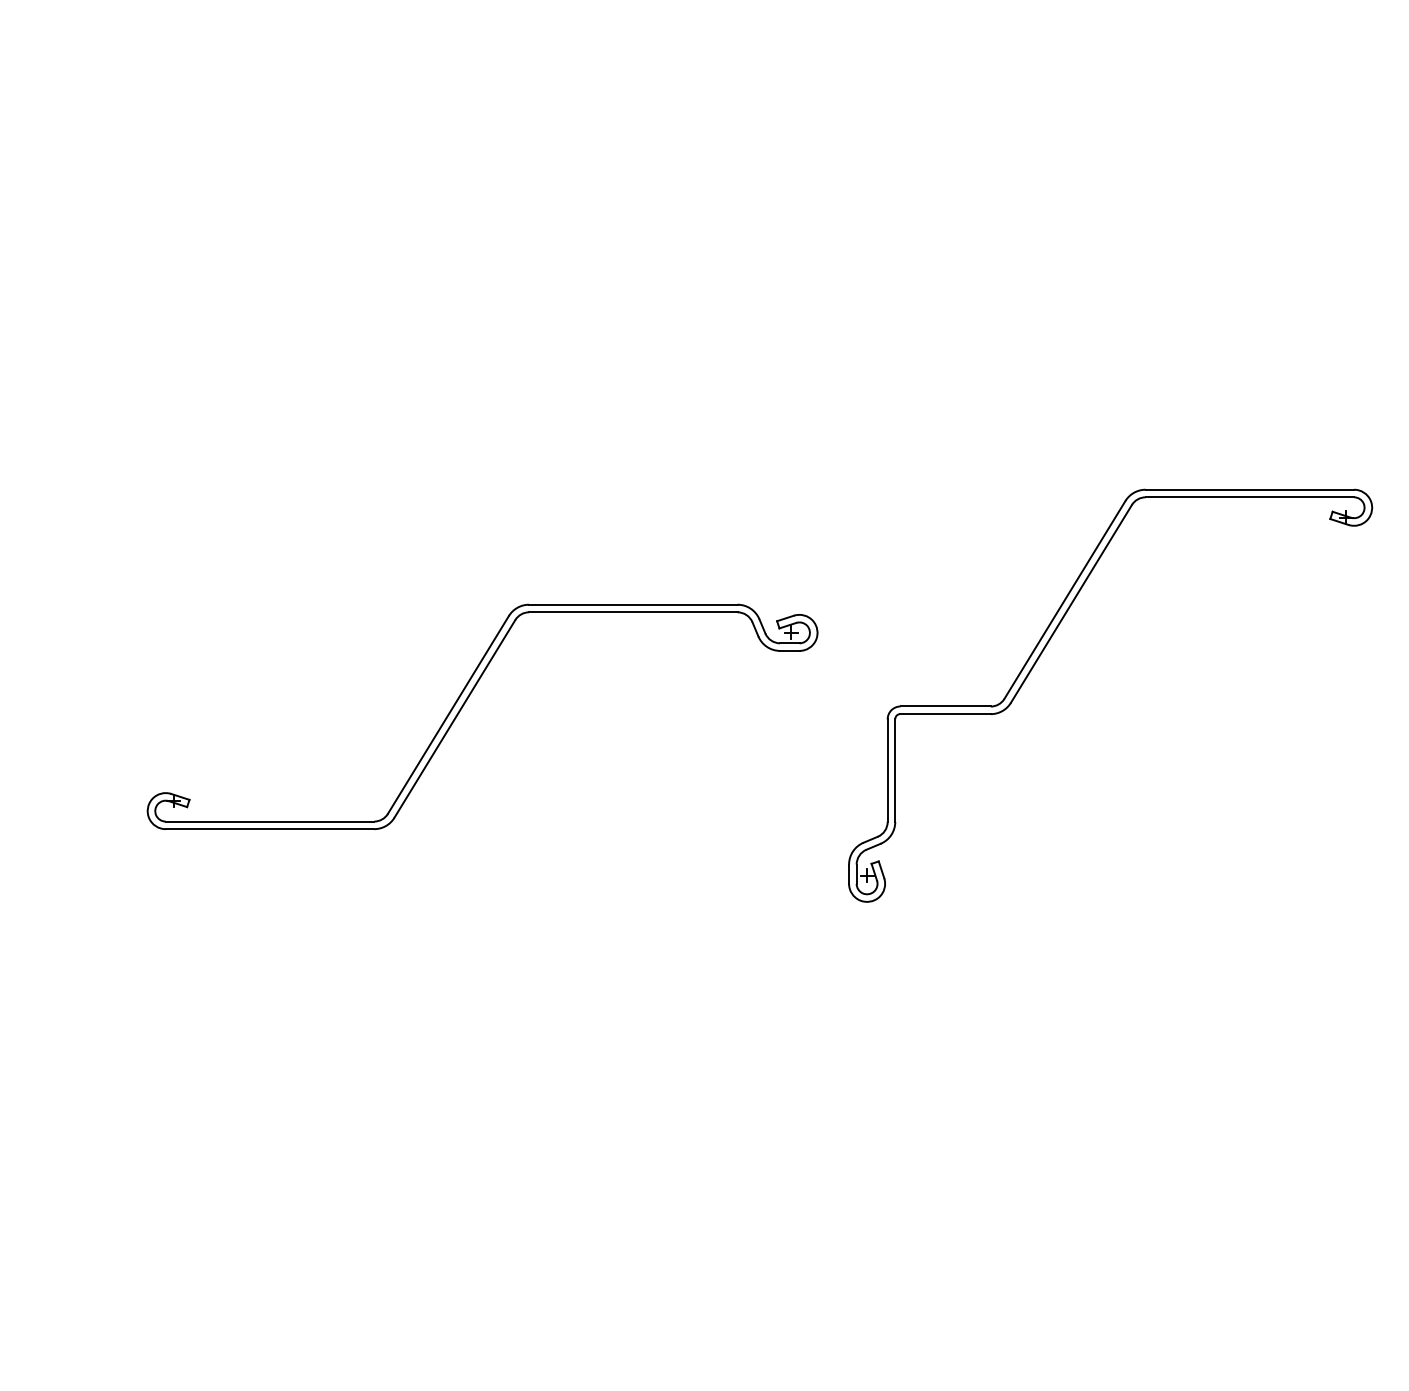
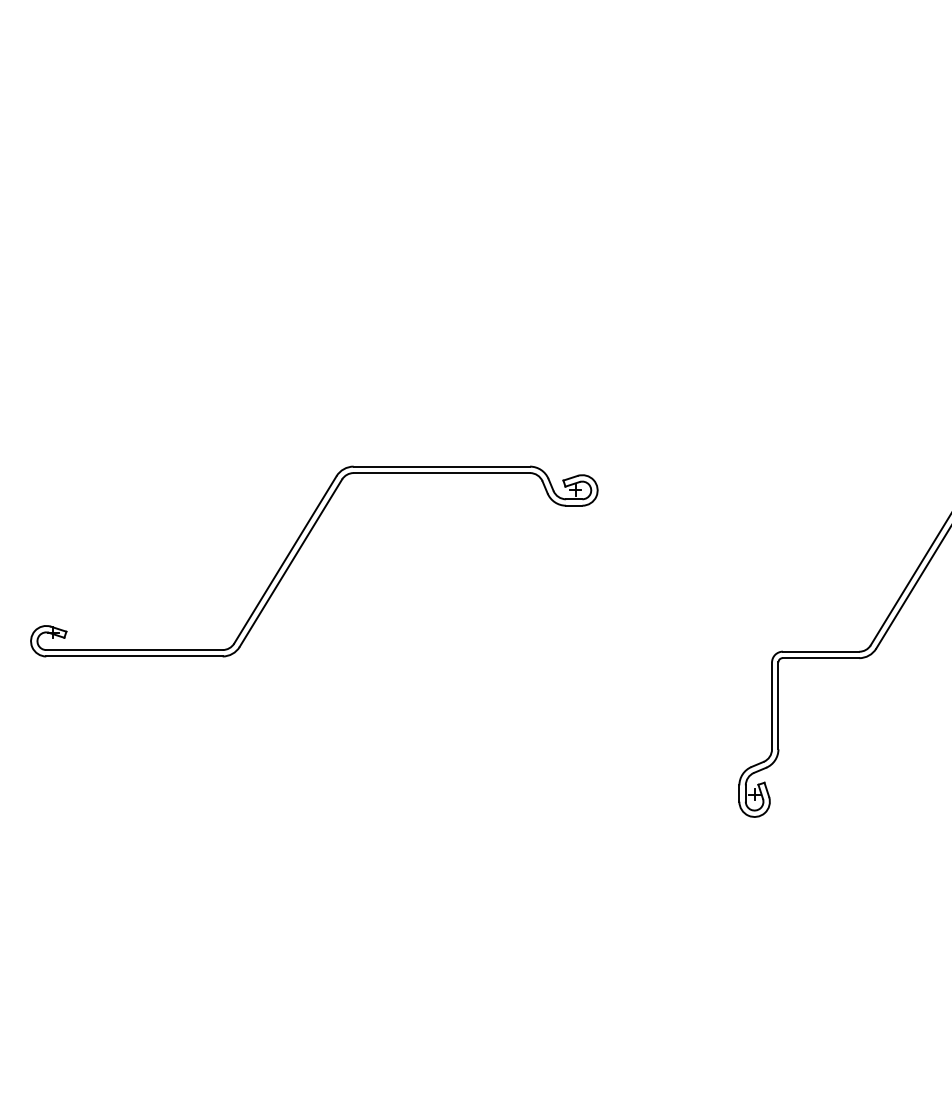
part: (464, 705) -> (299, 551), moved

